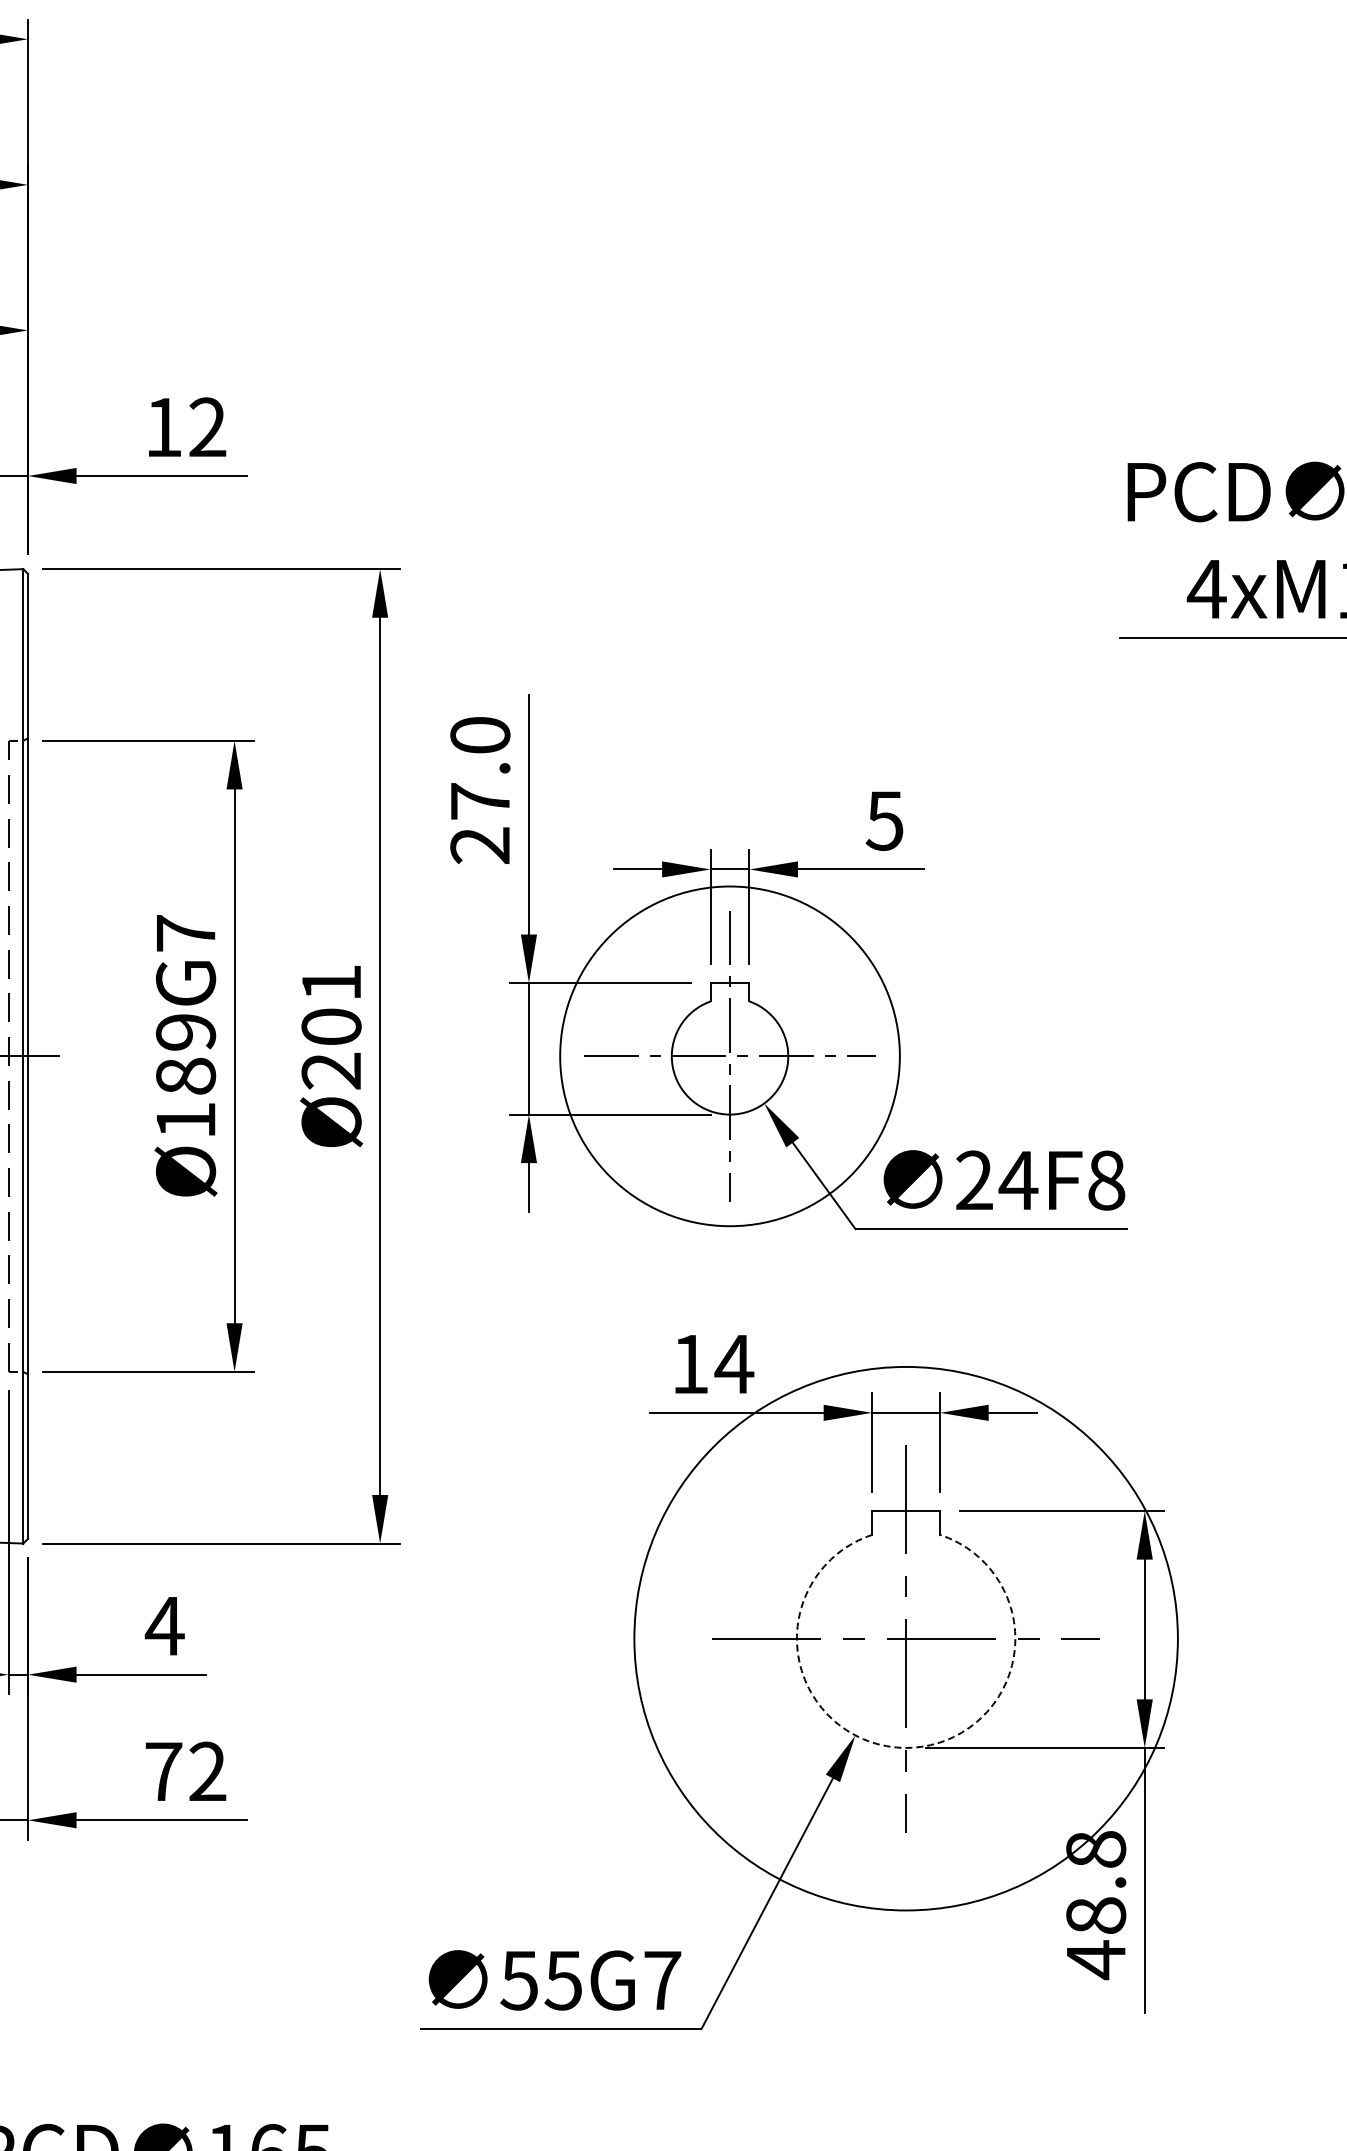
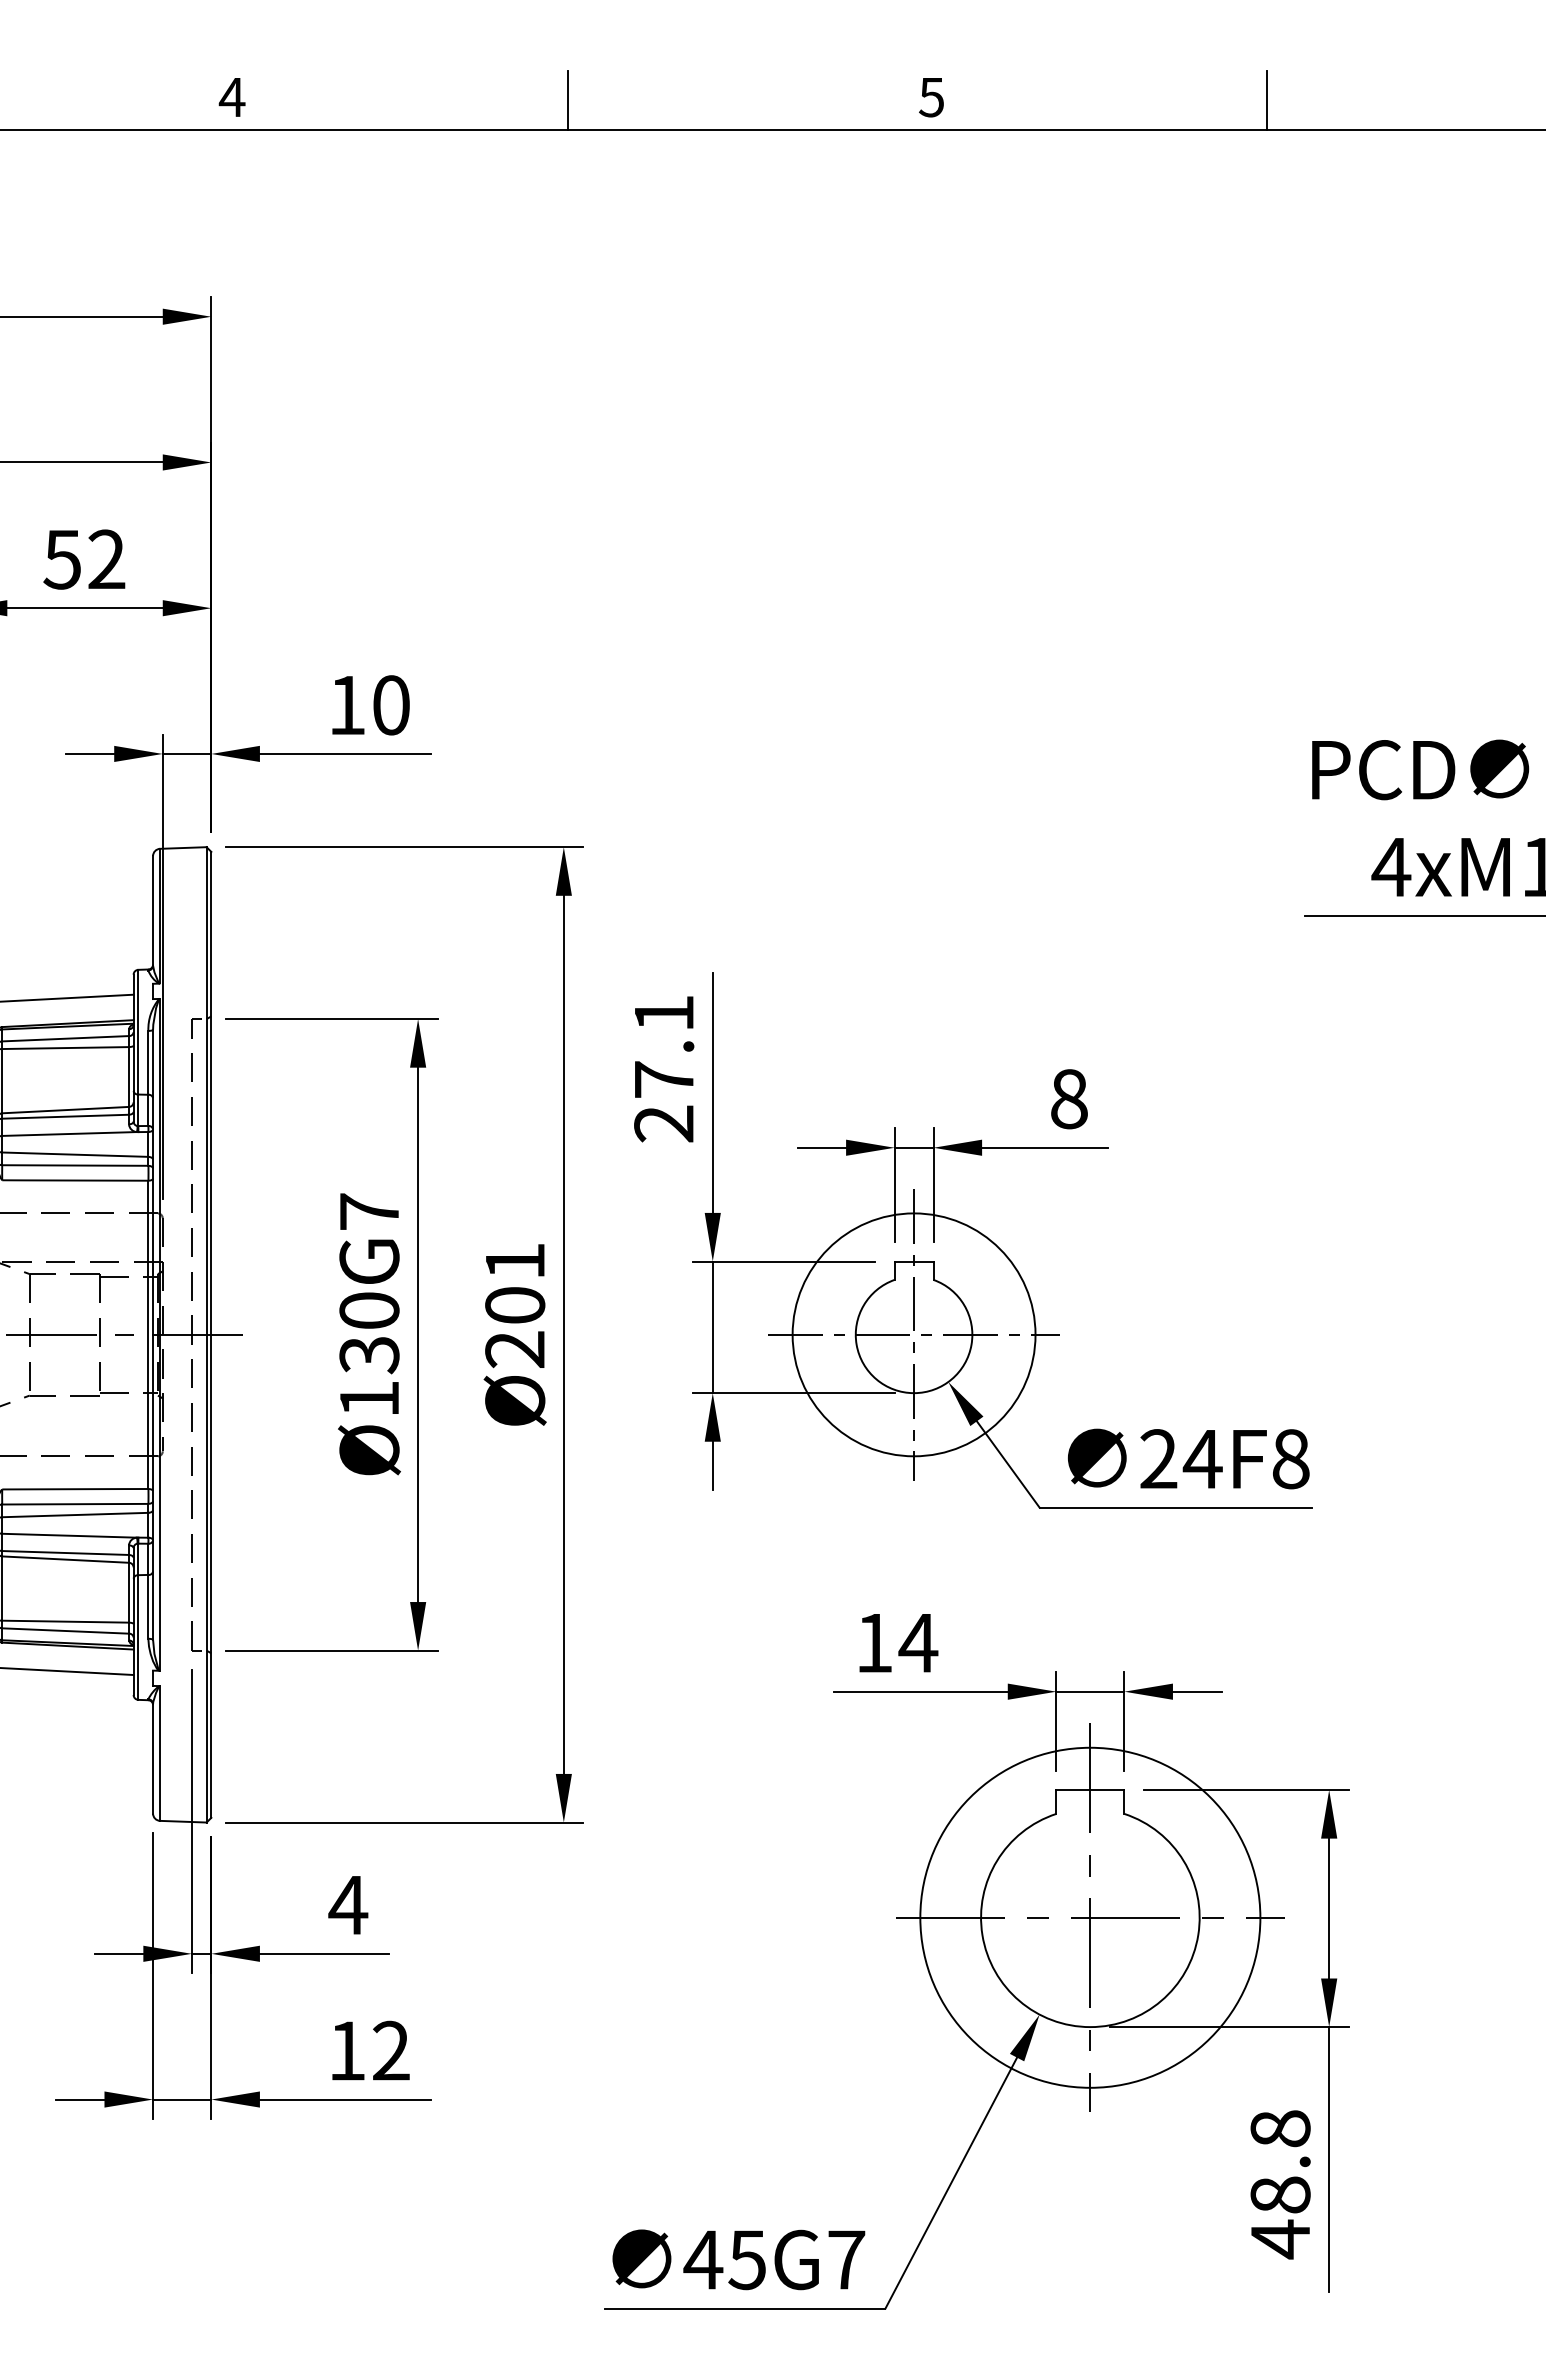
text: (207, 427) -> (391, 705), 12 -> 10
text: (480, 735) -> (664, 1013), 27.0 -> 27.1
text: (884, 821) -> (1068, 1099), 5 -> 8
text: (186, 1055) -> (369, 1333), Ø189G7 -> Ø130G7
circle: (729, 1055) -> (913, 1334), size x0.71
circle: (906, 1638) -> (1090, 1917), size x0.62
arc: (906, 1748) -> (1090, 2027), dashed -> solid
text: (164, 1771) -> (347, 2050), 72 -> 12
text: (519, 1981) -> (703, 2260), 55G7 -> 45G7

